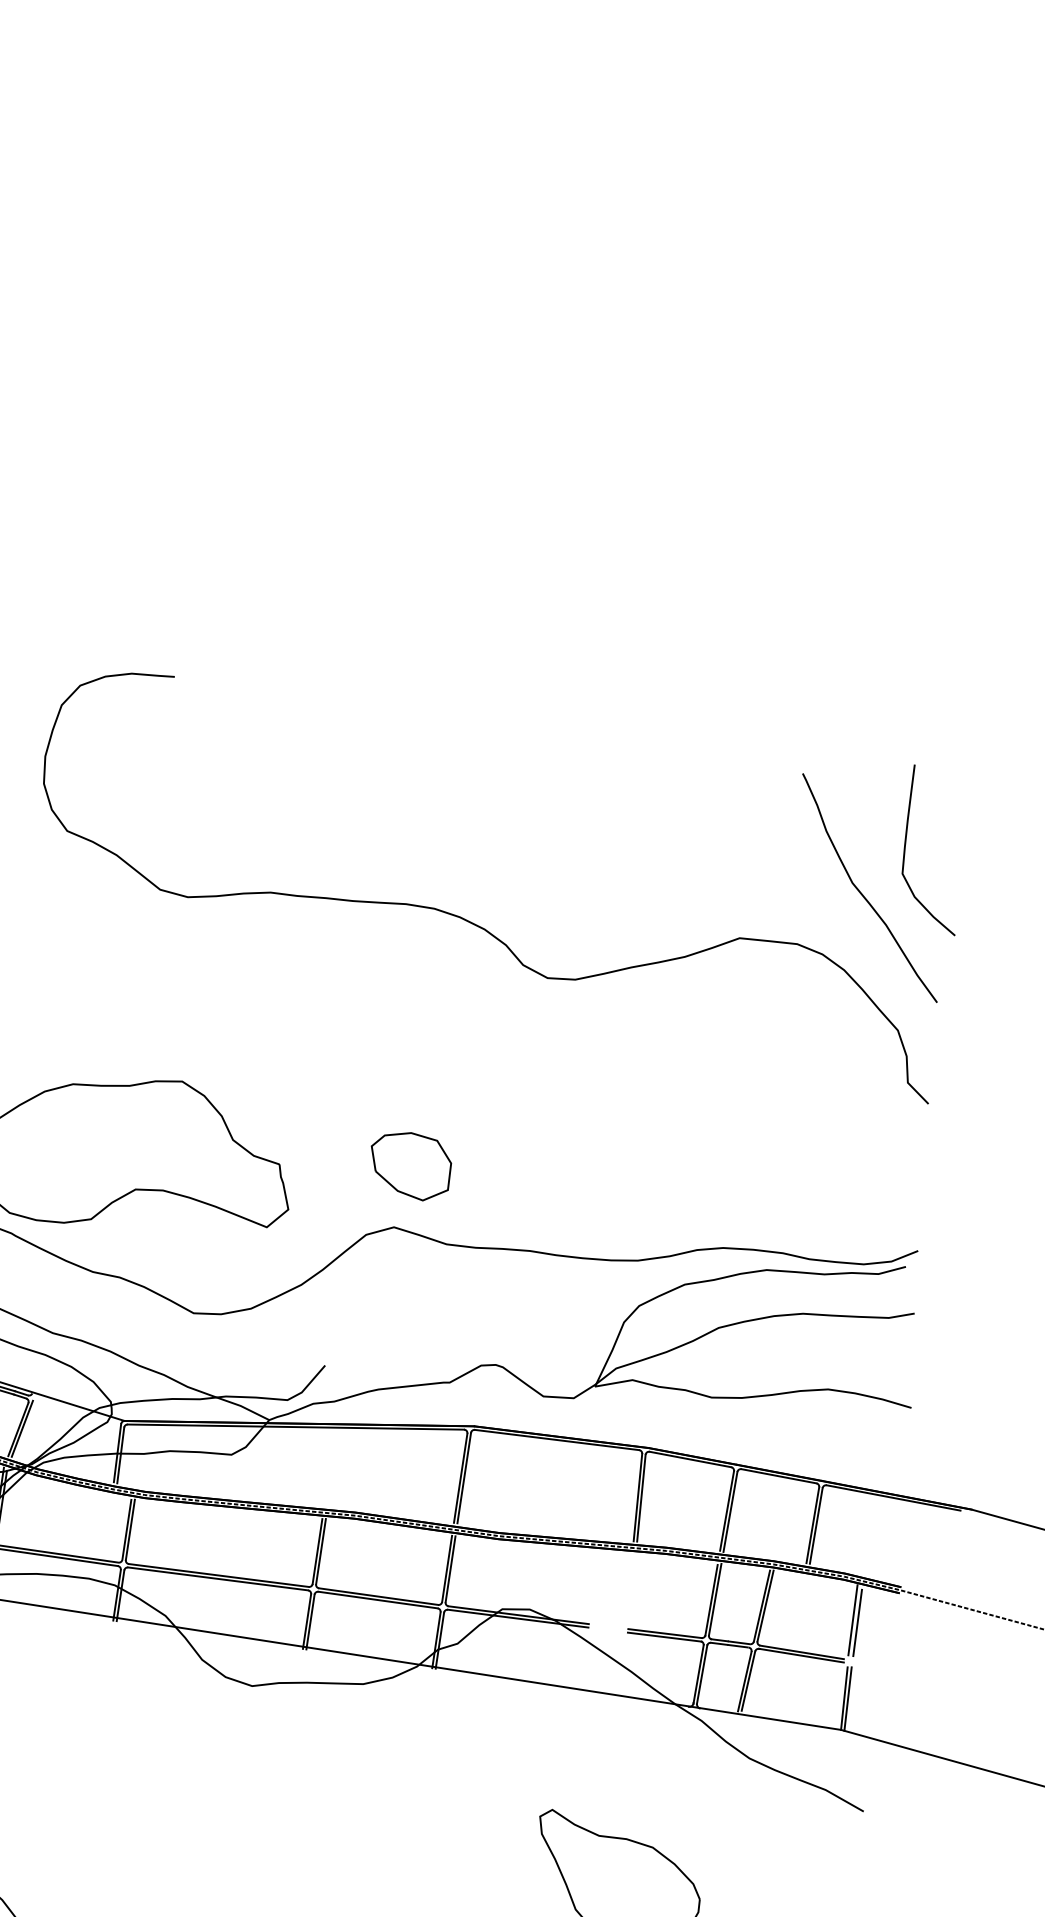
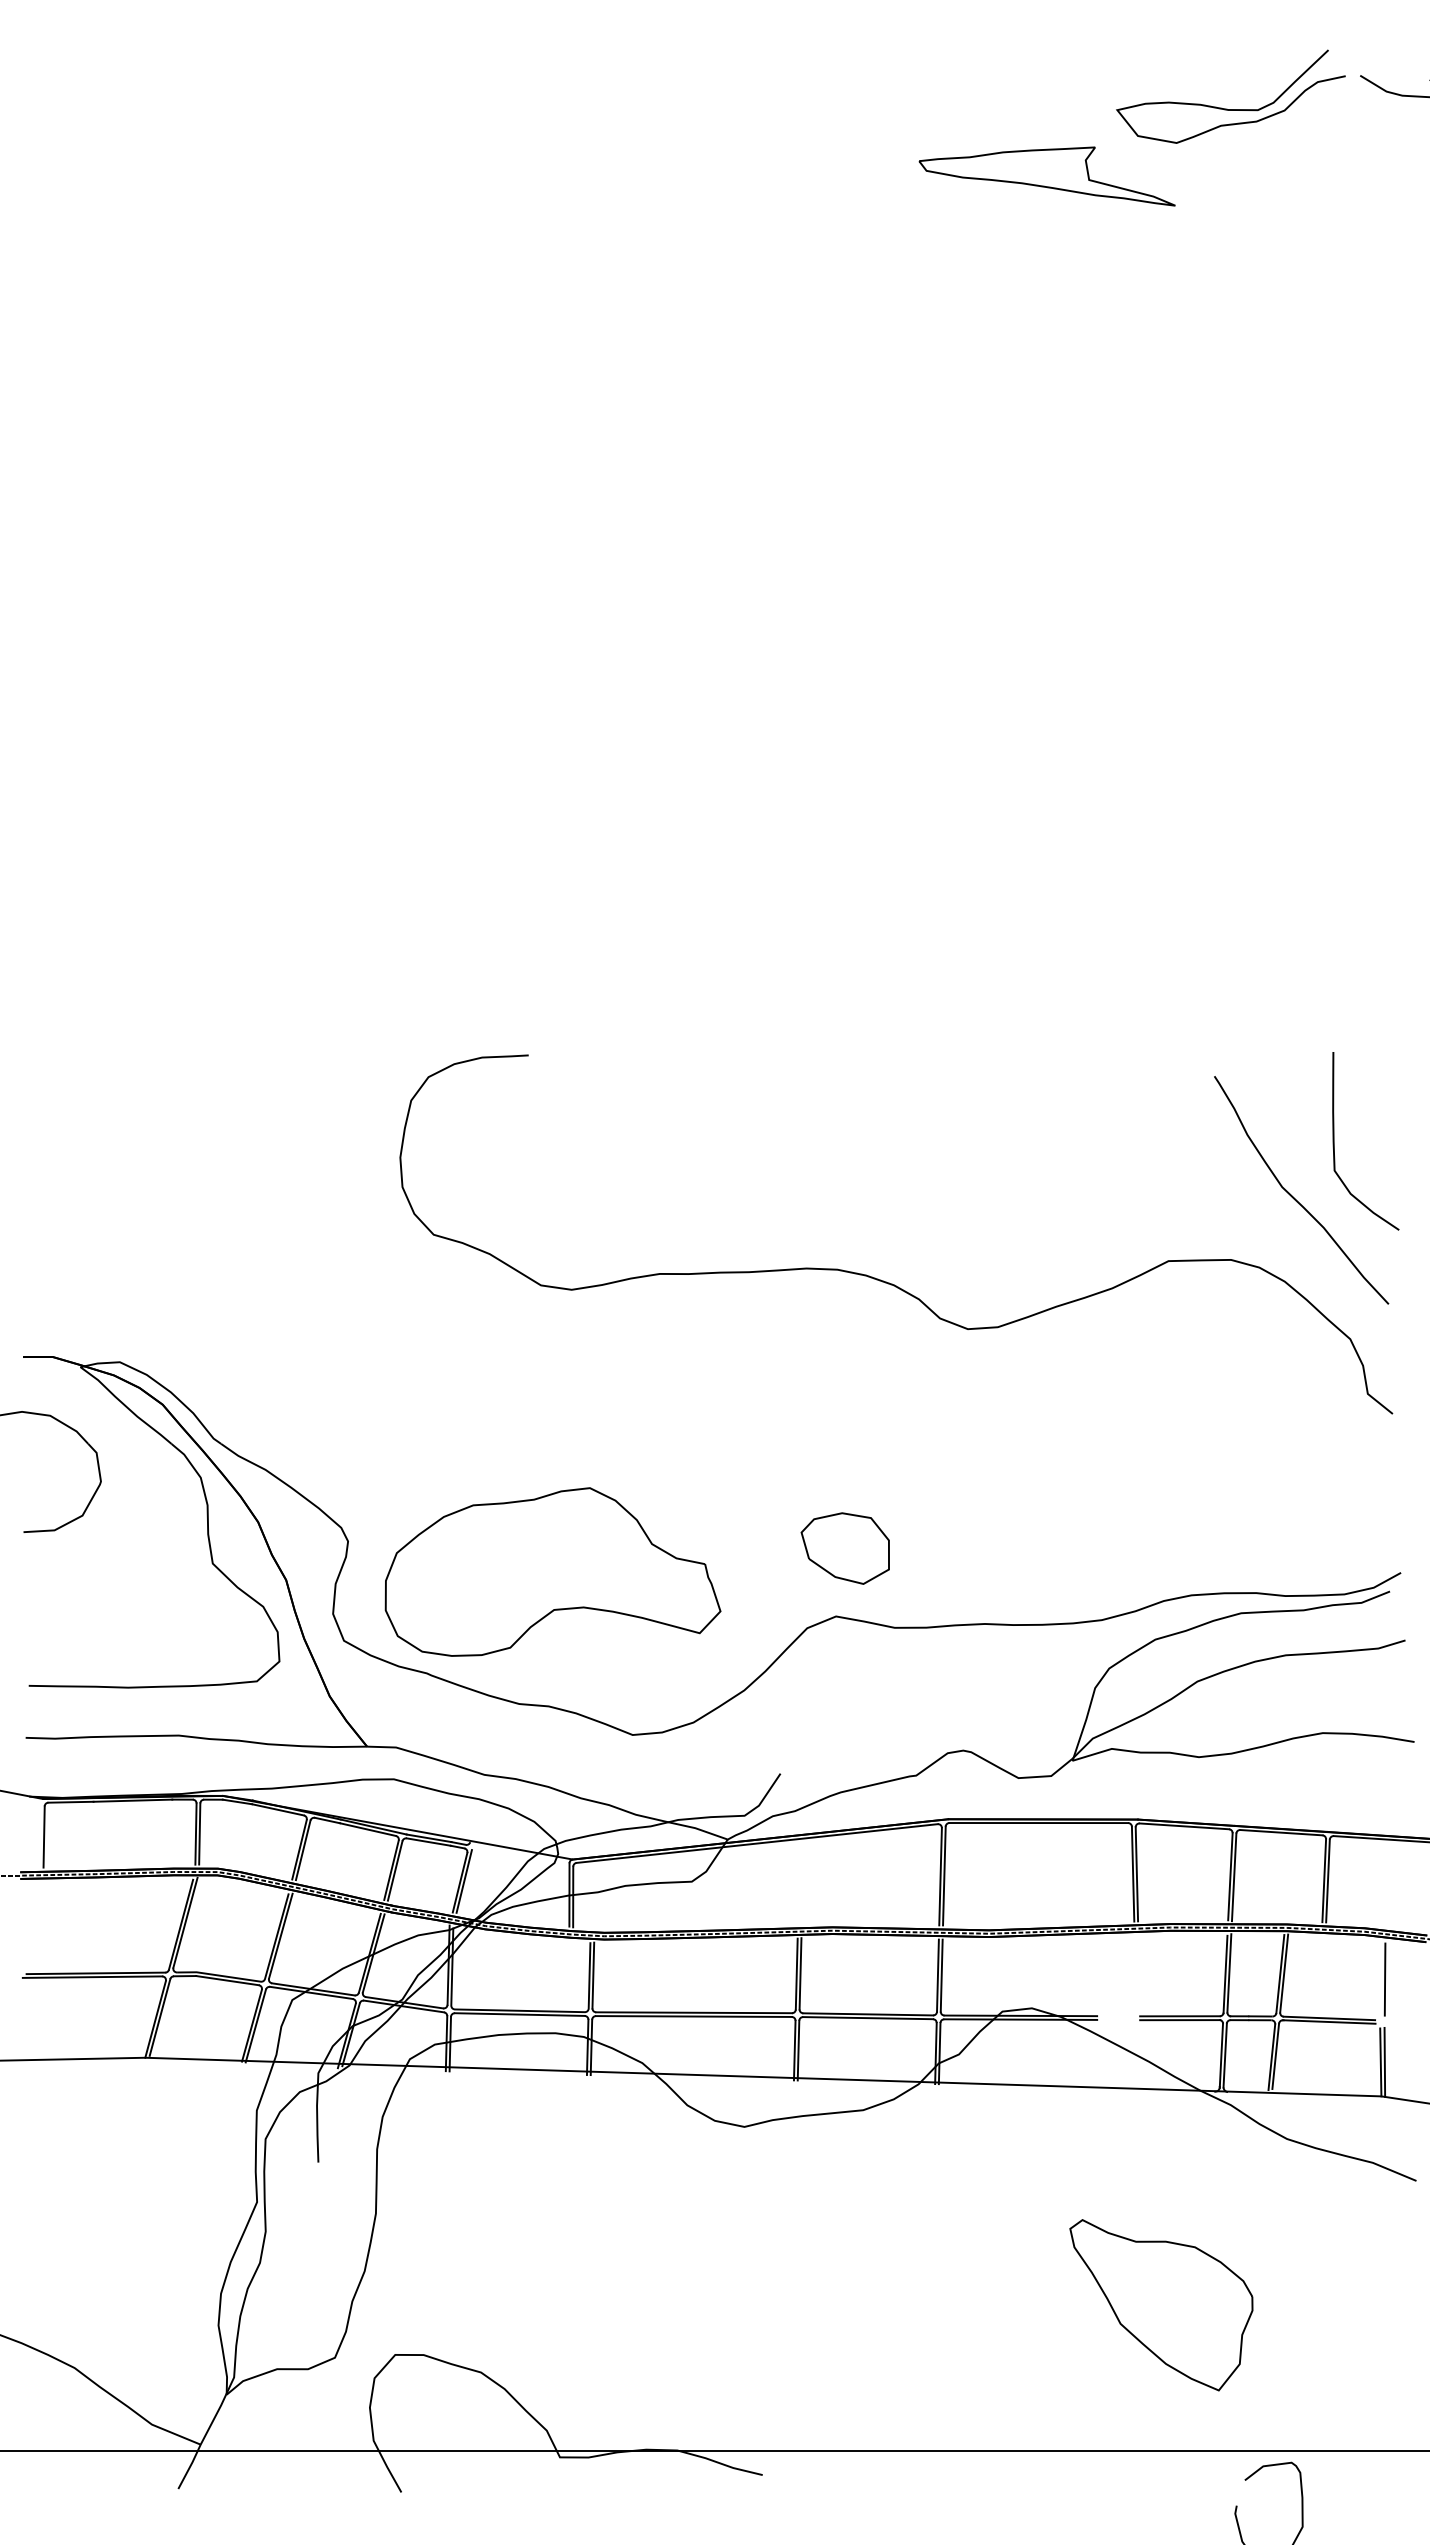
line: (852, 1620) -> (1379, 1977), removed

